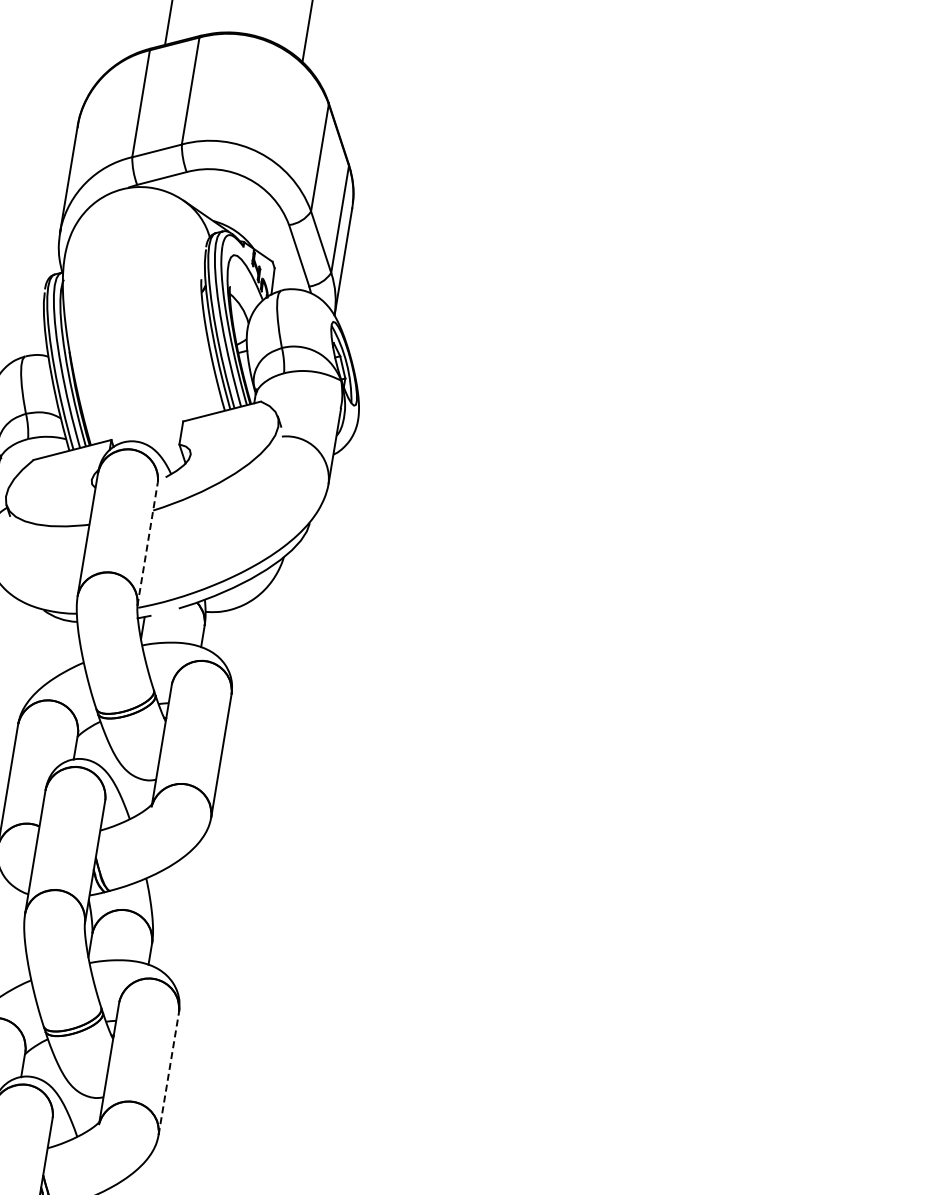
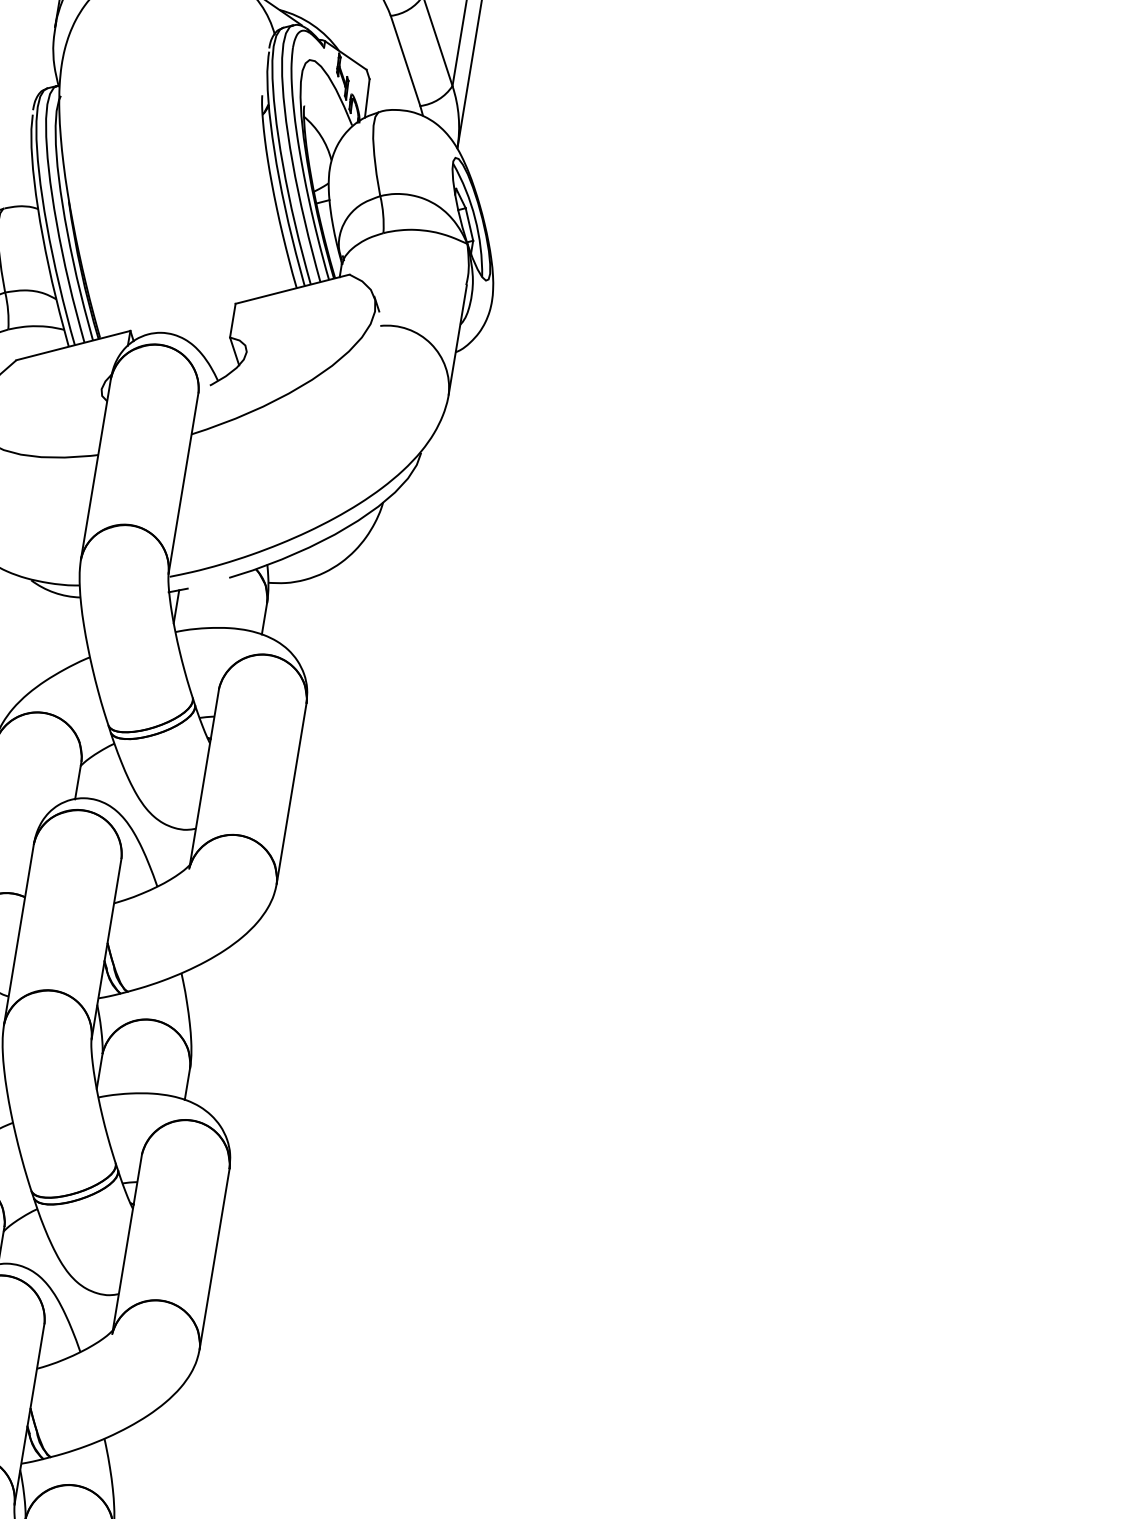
line: (147, 543) -> (183, 482), dashed -> solid
line: (168, 1073) -> (214, 1259), dashed -> solid

